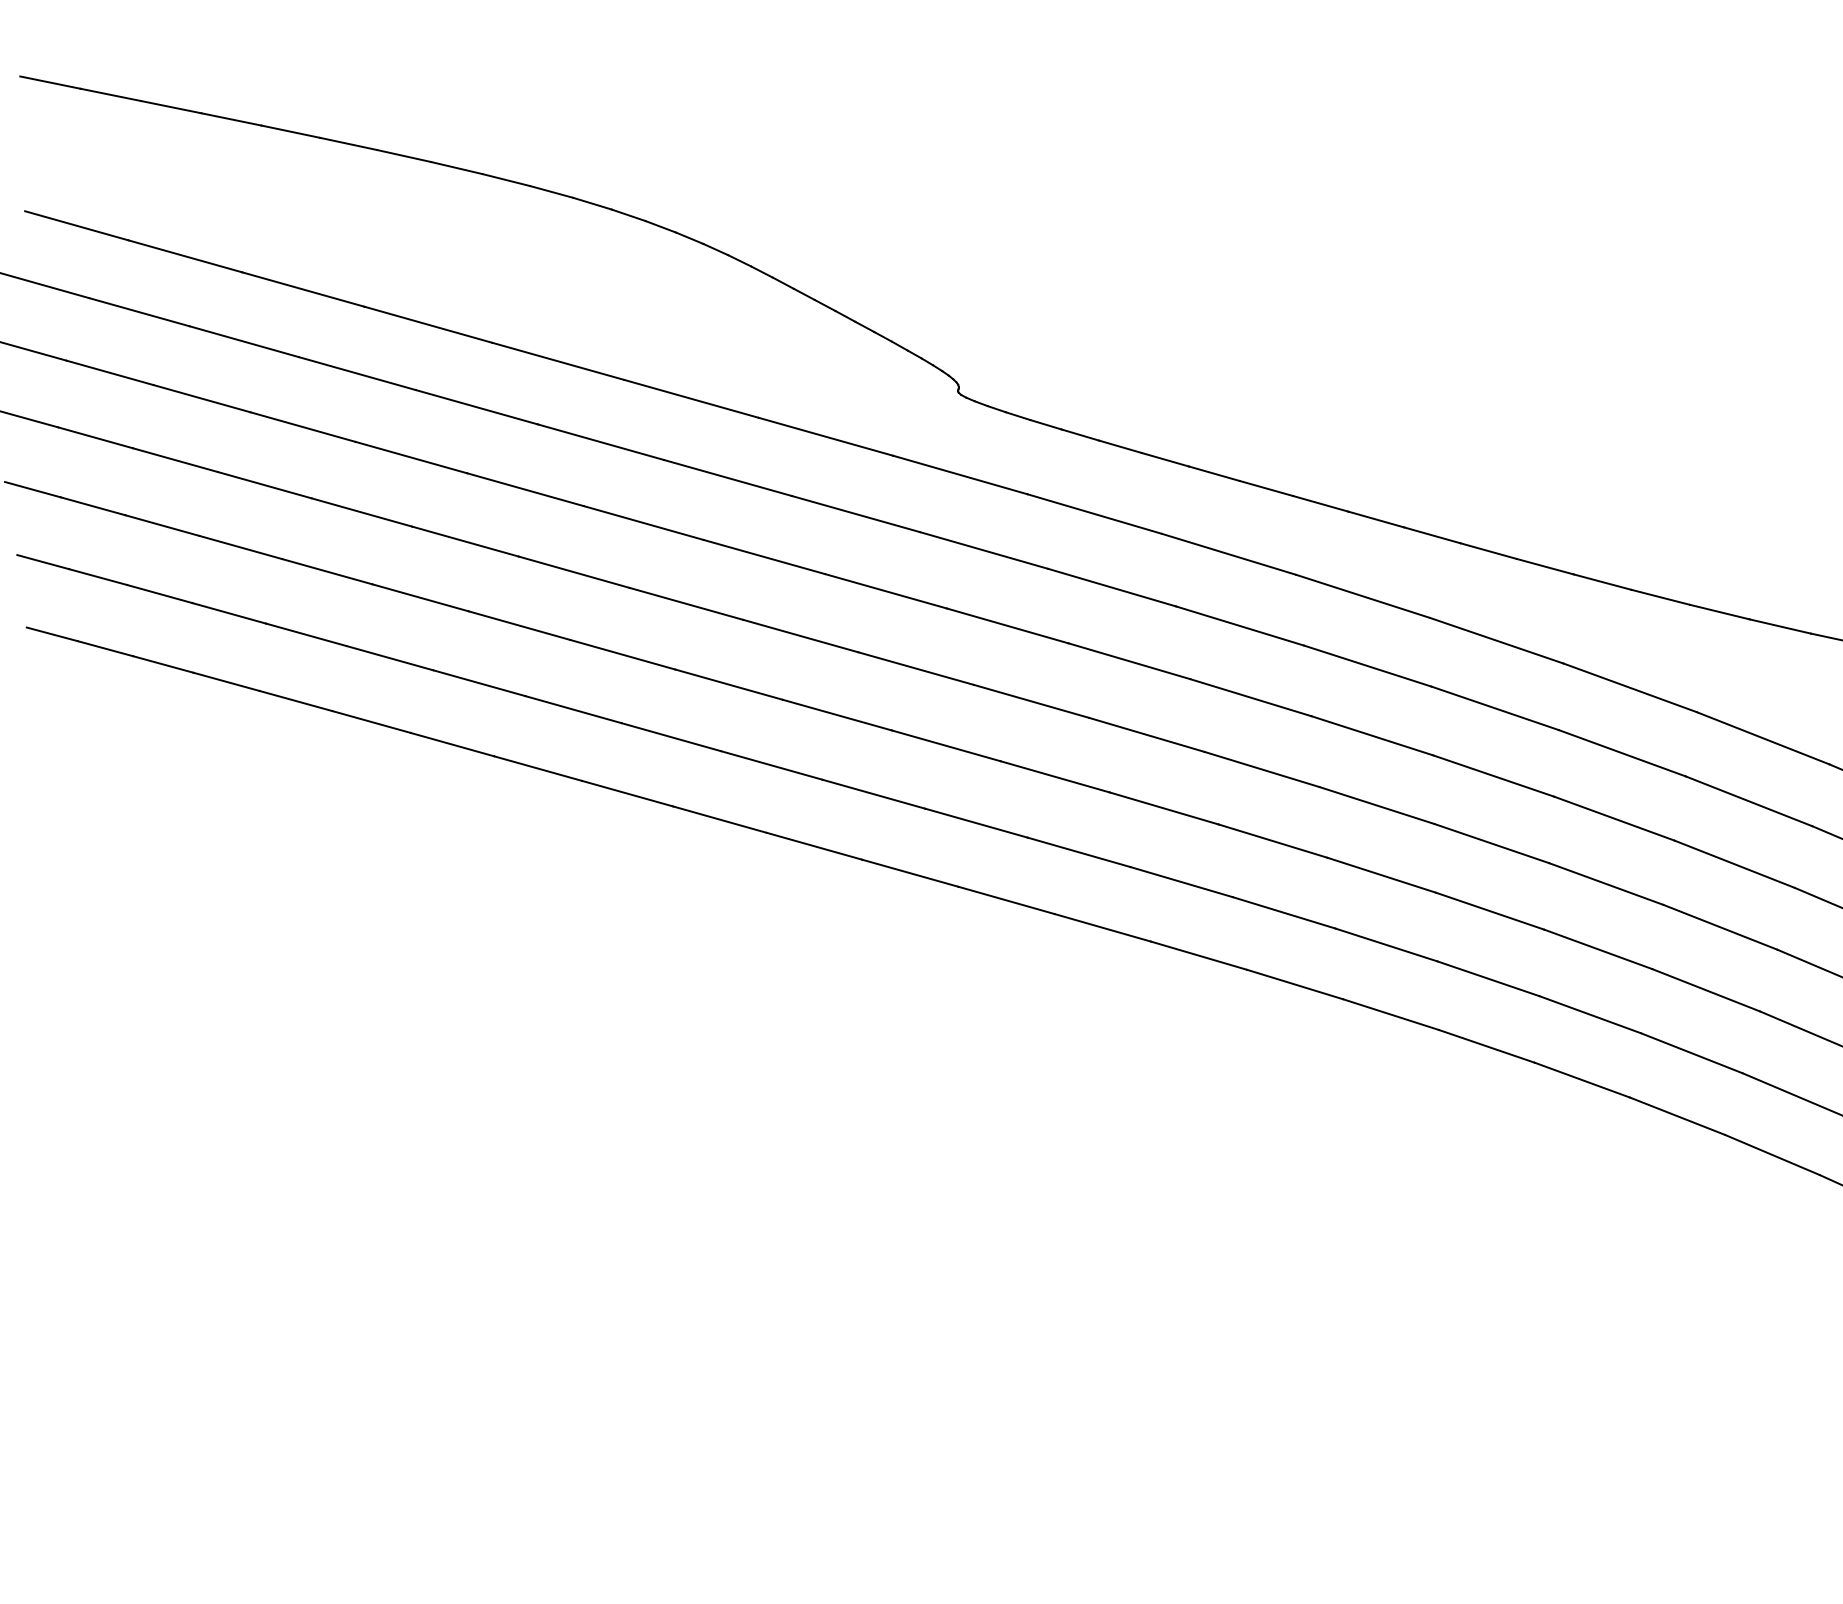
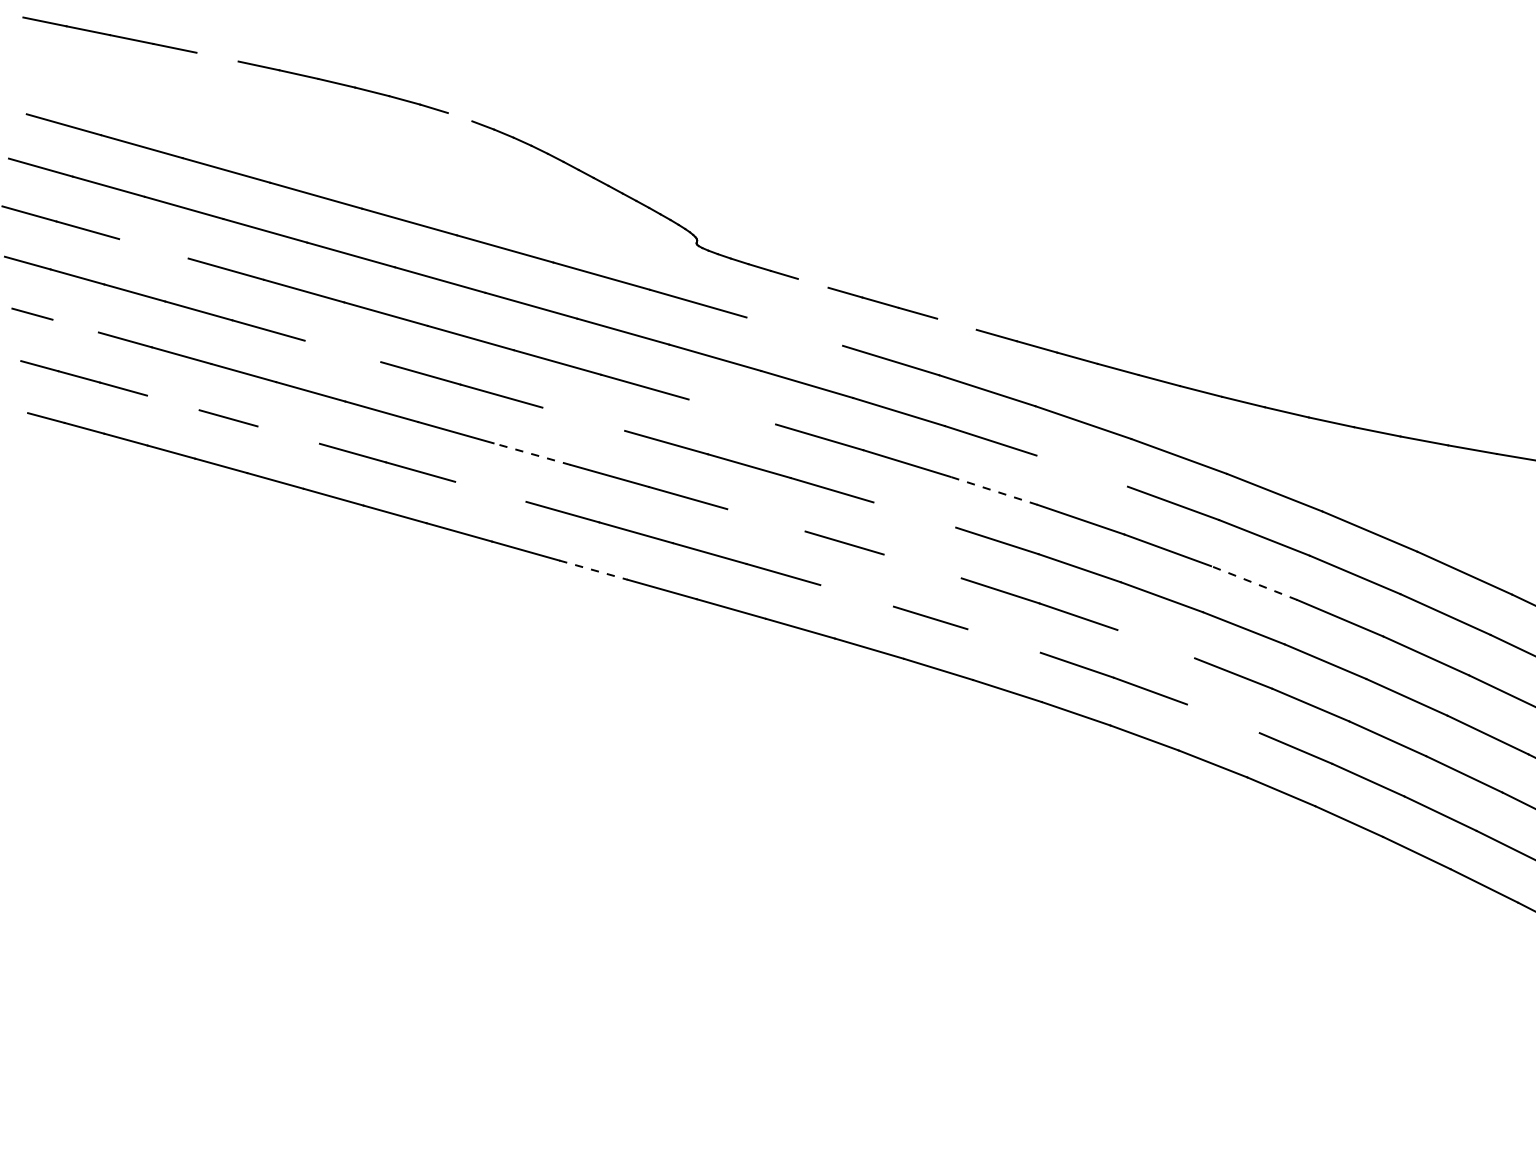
line: (290, 130) -> (217, 56), removed
line: (627, 215) -> (459, 117), removed
line: (201, 398) -> (153, 248), removed
line: (1119, 445) -> (812, 282), removed
line: (1320, 502) -> (956, 323), removed
line: (92, 505) -> (75, 325), removed
line: (1094, 513) -> (794, 331), removed
line: (464, 541) -> (342, 351), removed
line: (229, 612) -> (173, 402), removed
line: (1008, 625) -> (732, 411), removed
line: (800, 635) -> (583, 418), removed
line: (389, 657) -> (288, 434), removed
line: (728, 685) -> (531, 454), solid -> dashed
line: (1494, 707) -> (1081, 470), removed
line: (1372, 735) -> (994, 490), solid -> dashed
line: (670, 736) -> (490, 491), removed
line: (1261, 768) -> (914, 514), removed
line: (1055, 777) -> (766, 520), removed
line: (1272, 841) -> (922, 566), removed
line: (814, 846) -> (593, 570), solid -> dashed
line: (1733, 863) -> (1253, 582), solid -> dashed
line: (1180, 881) -> (856, 595), removed
line: (1385, 944) -> (1003, 640), removed
line: (1598, 949) -> (1156, 644), removed
line: (1691, 1052) -> (1223, 718), removed

